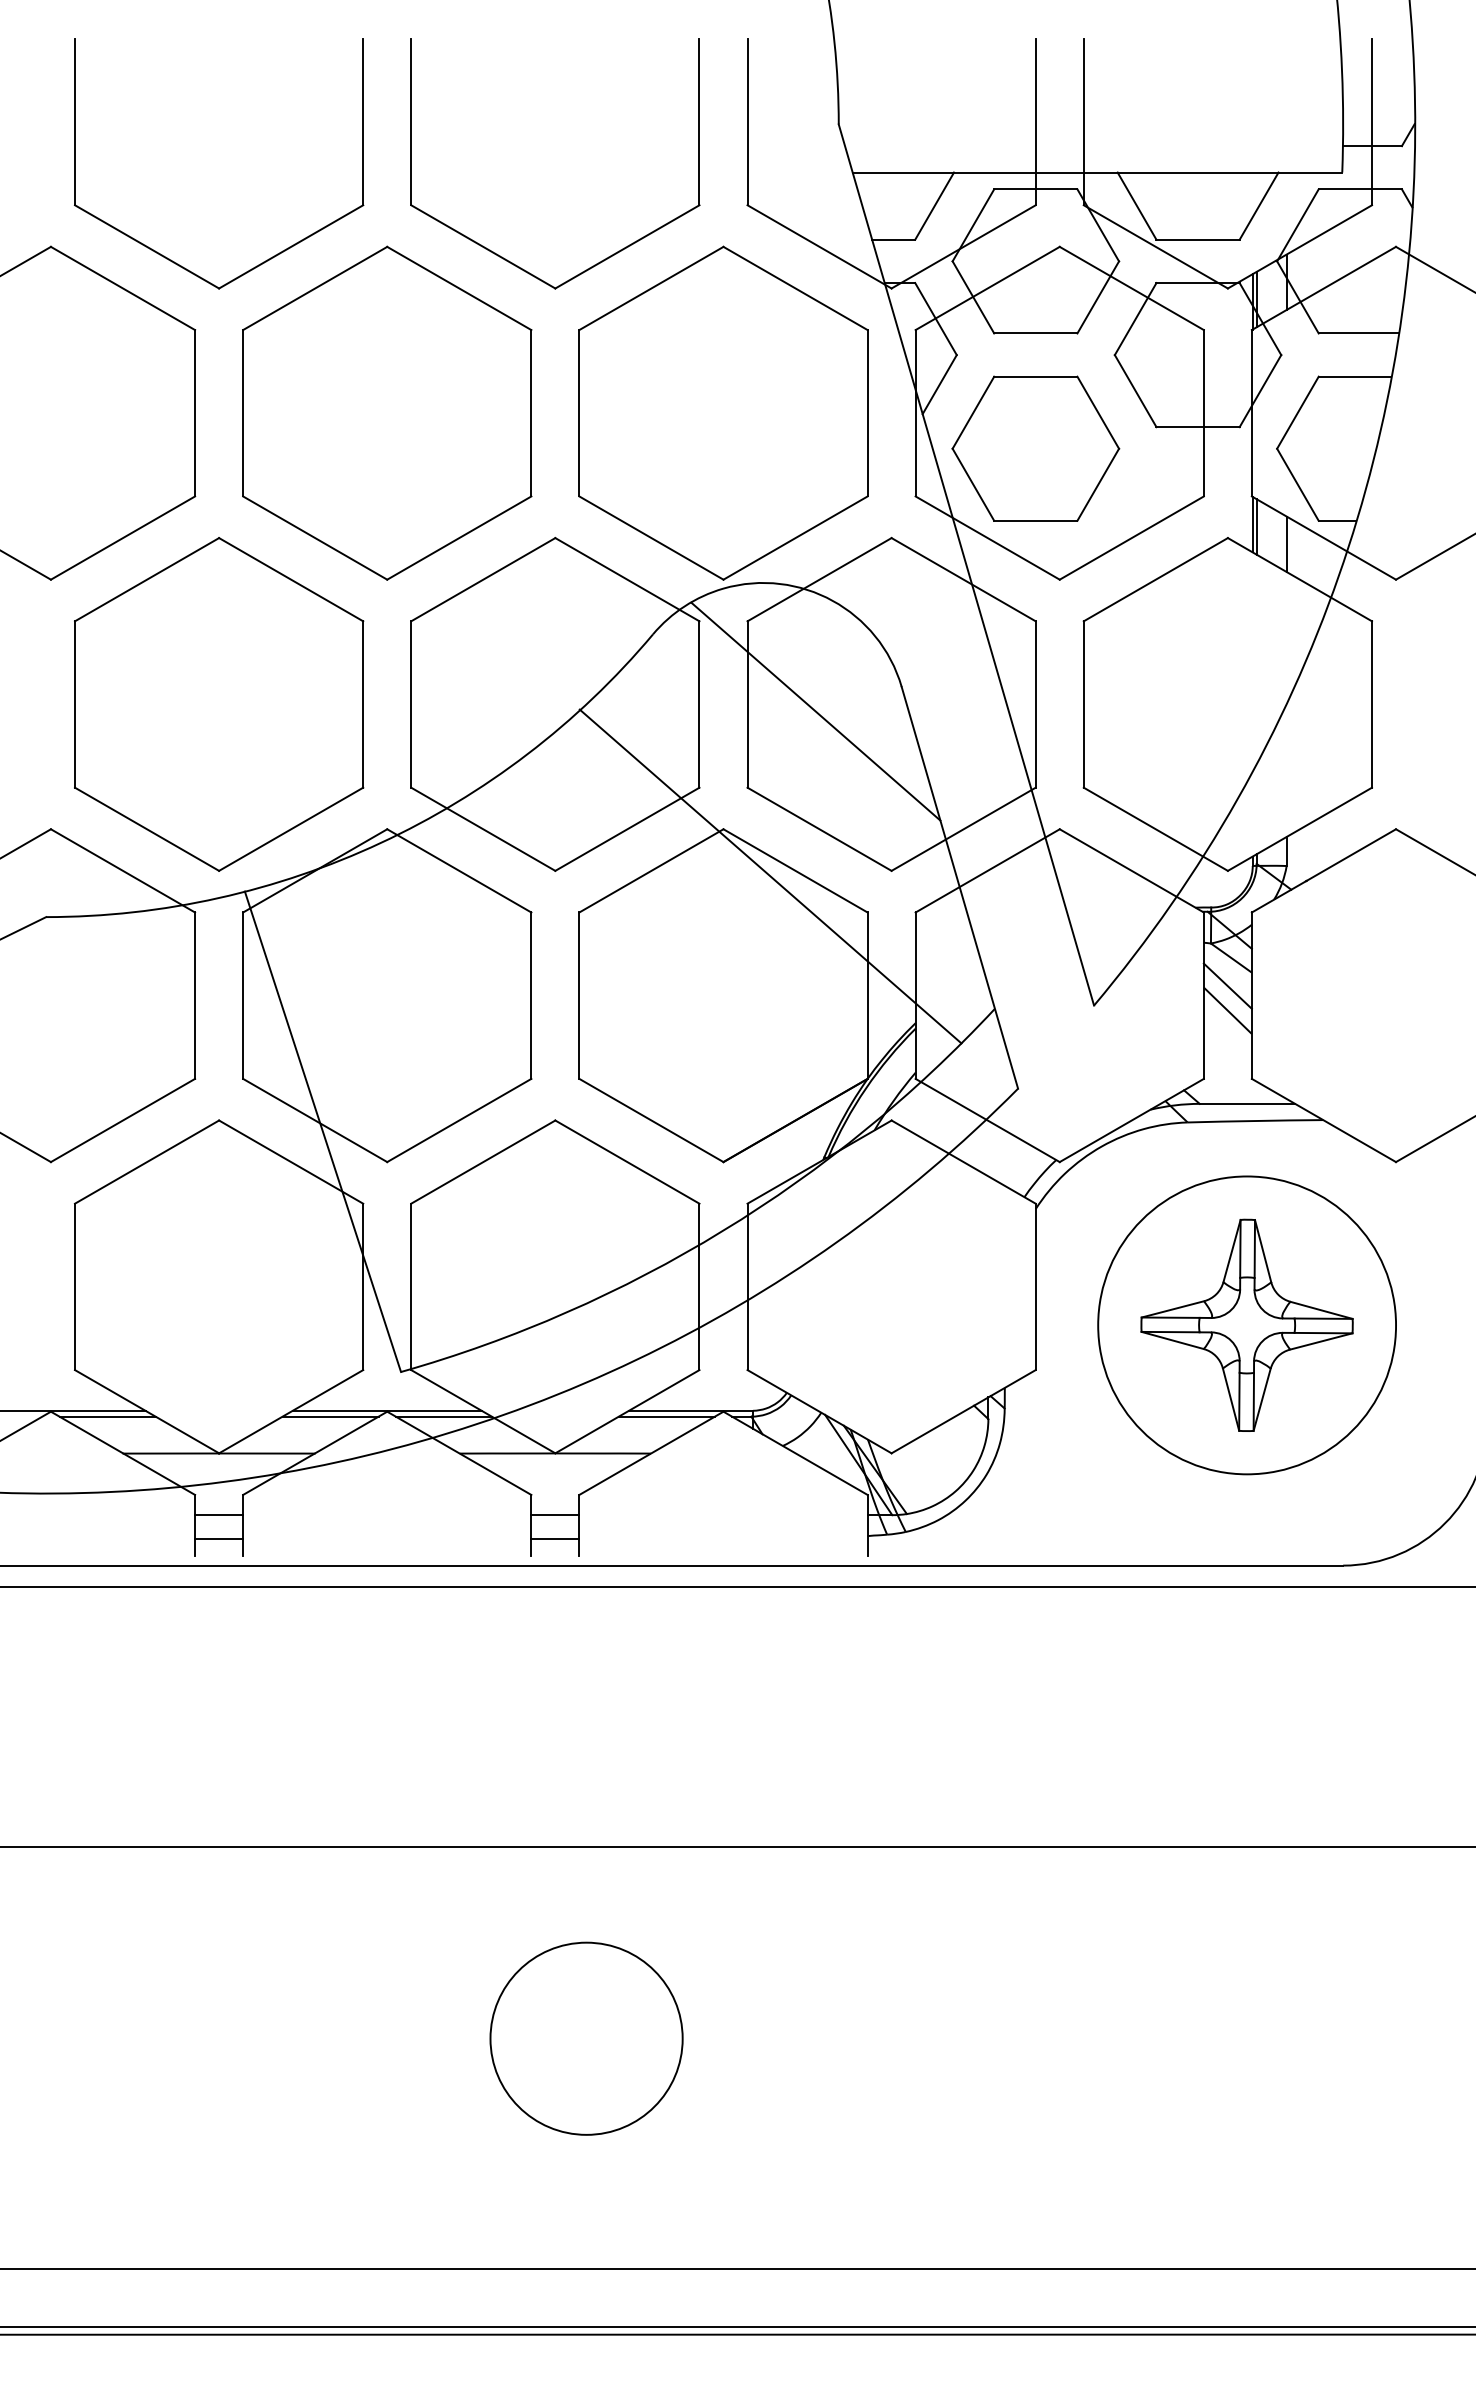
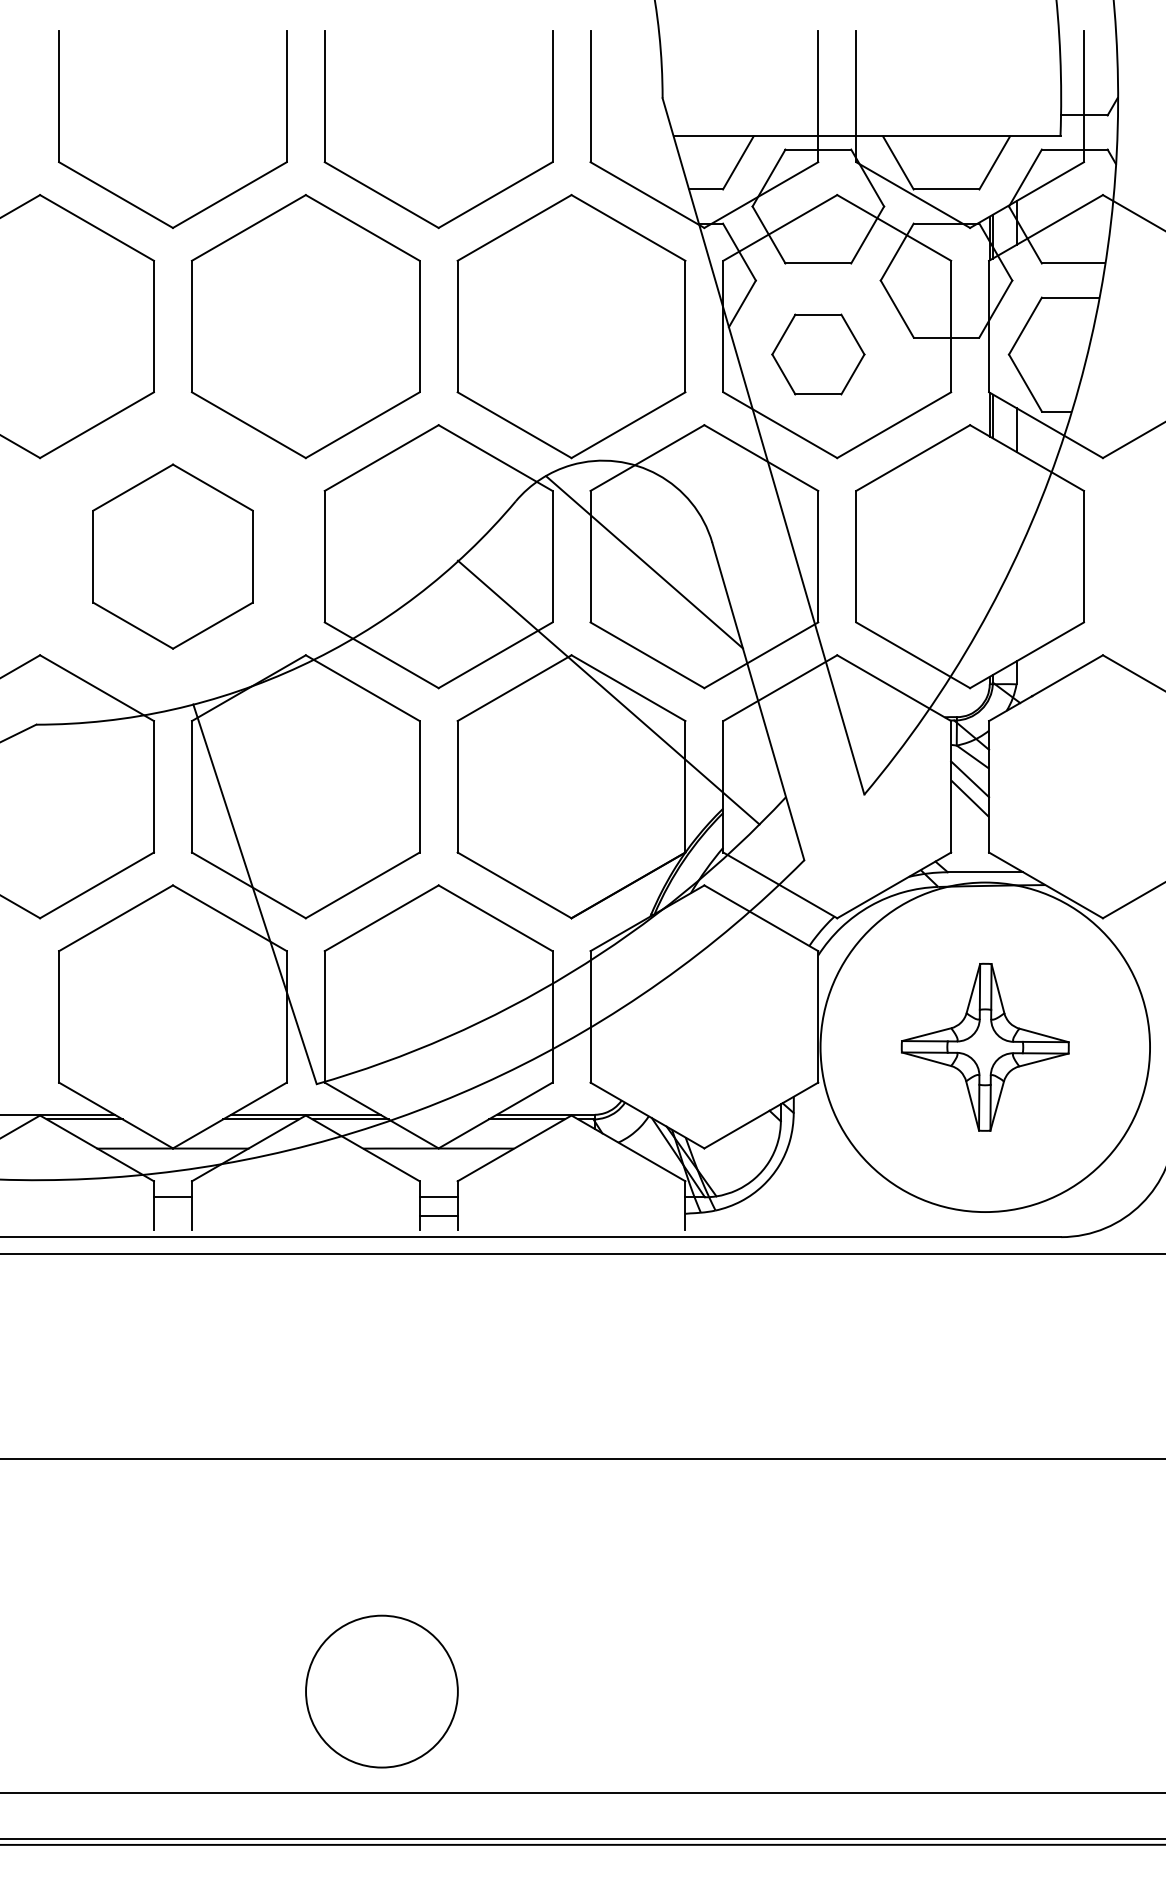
part: (1035, 448) -> (818, 354), size x0.7
part: (219, 704) -> (173, 556), size x0.7
circle: (1247, 1325) -> (985, 1047), size x1.4
line: (219, 1538) -> (173, 1215), removed
circle: (586, 2038) -> (381, 1691), moved

